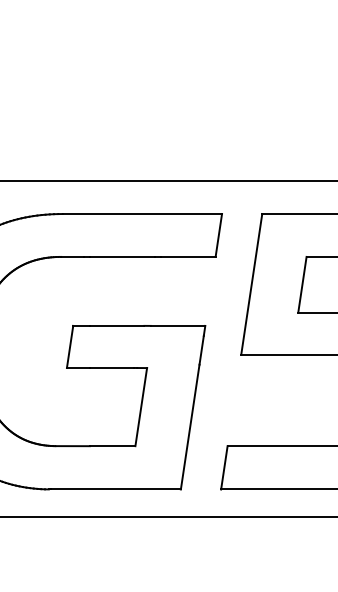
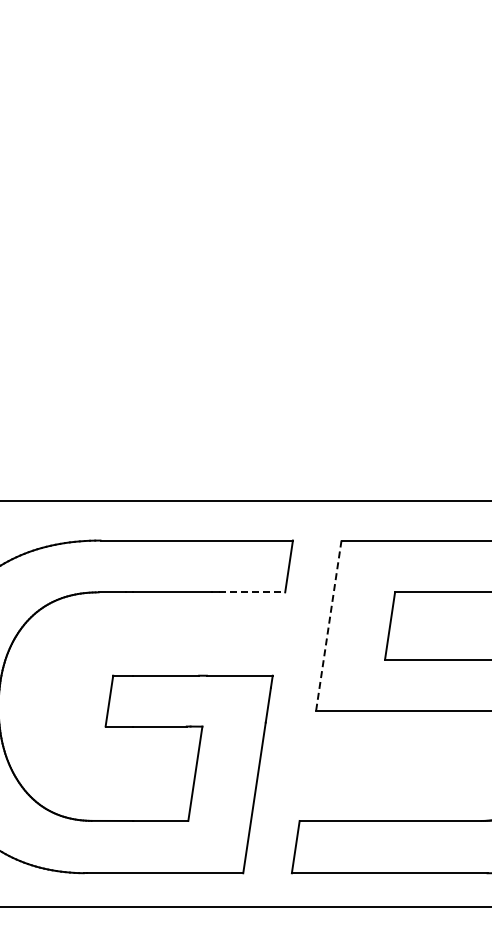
line: (188, 257) -> (252, 592), solid -> dashed
line: (251, 284) -> (328, 625), solid -> dashed

